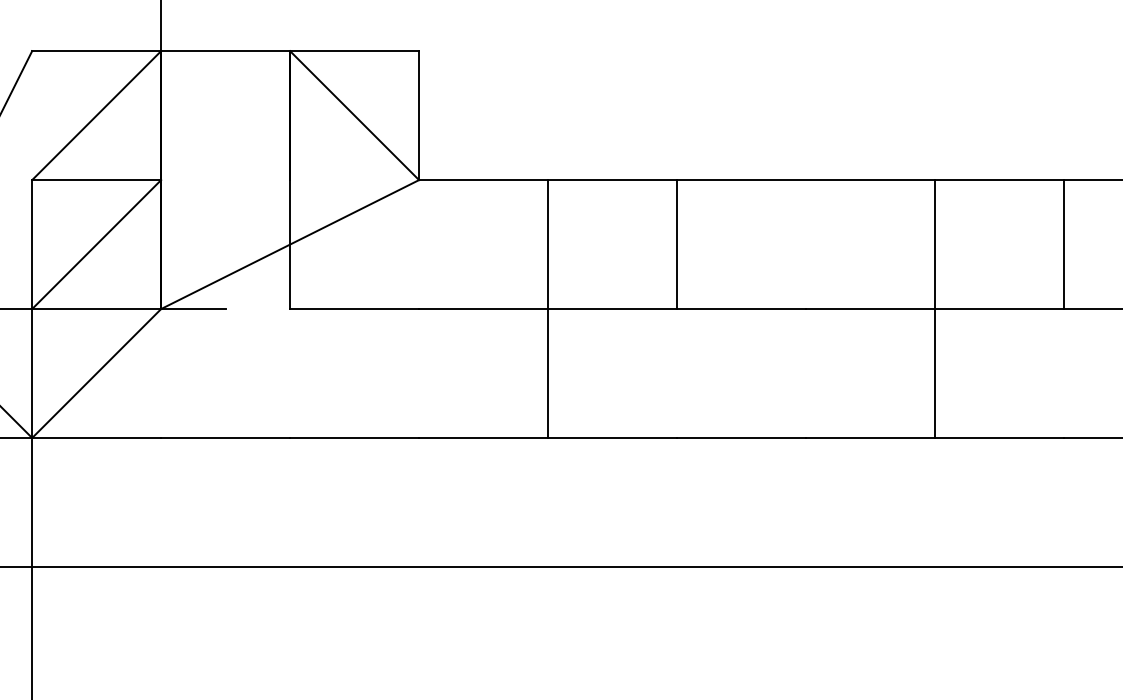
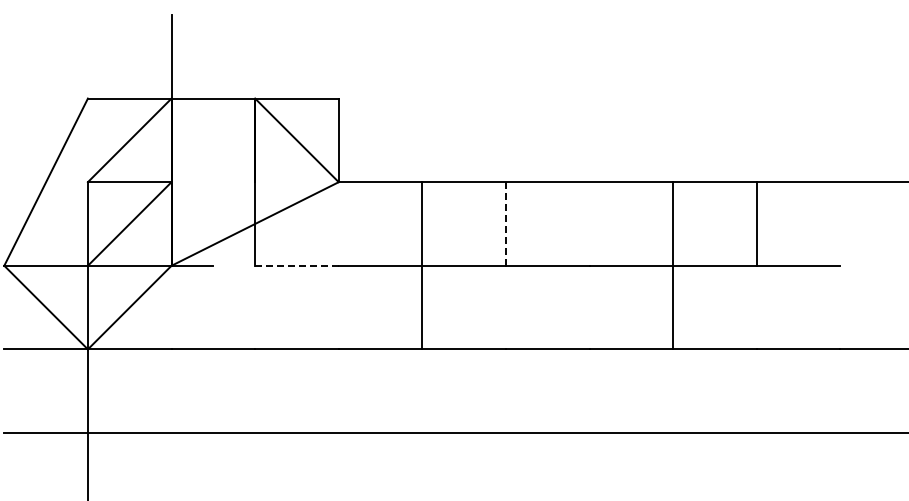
line: (676, 243) -> (505, 223), solid -> dashed
line: (353, 308) -> (296, 265), solid -> dashed

